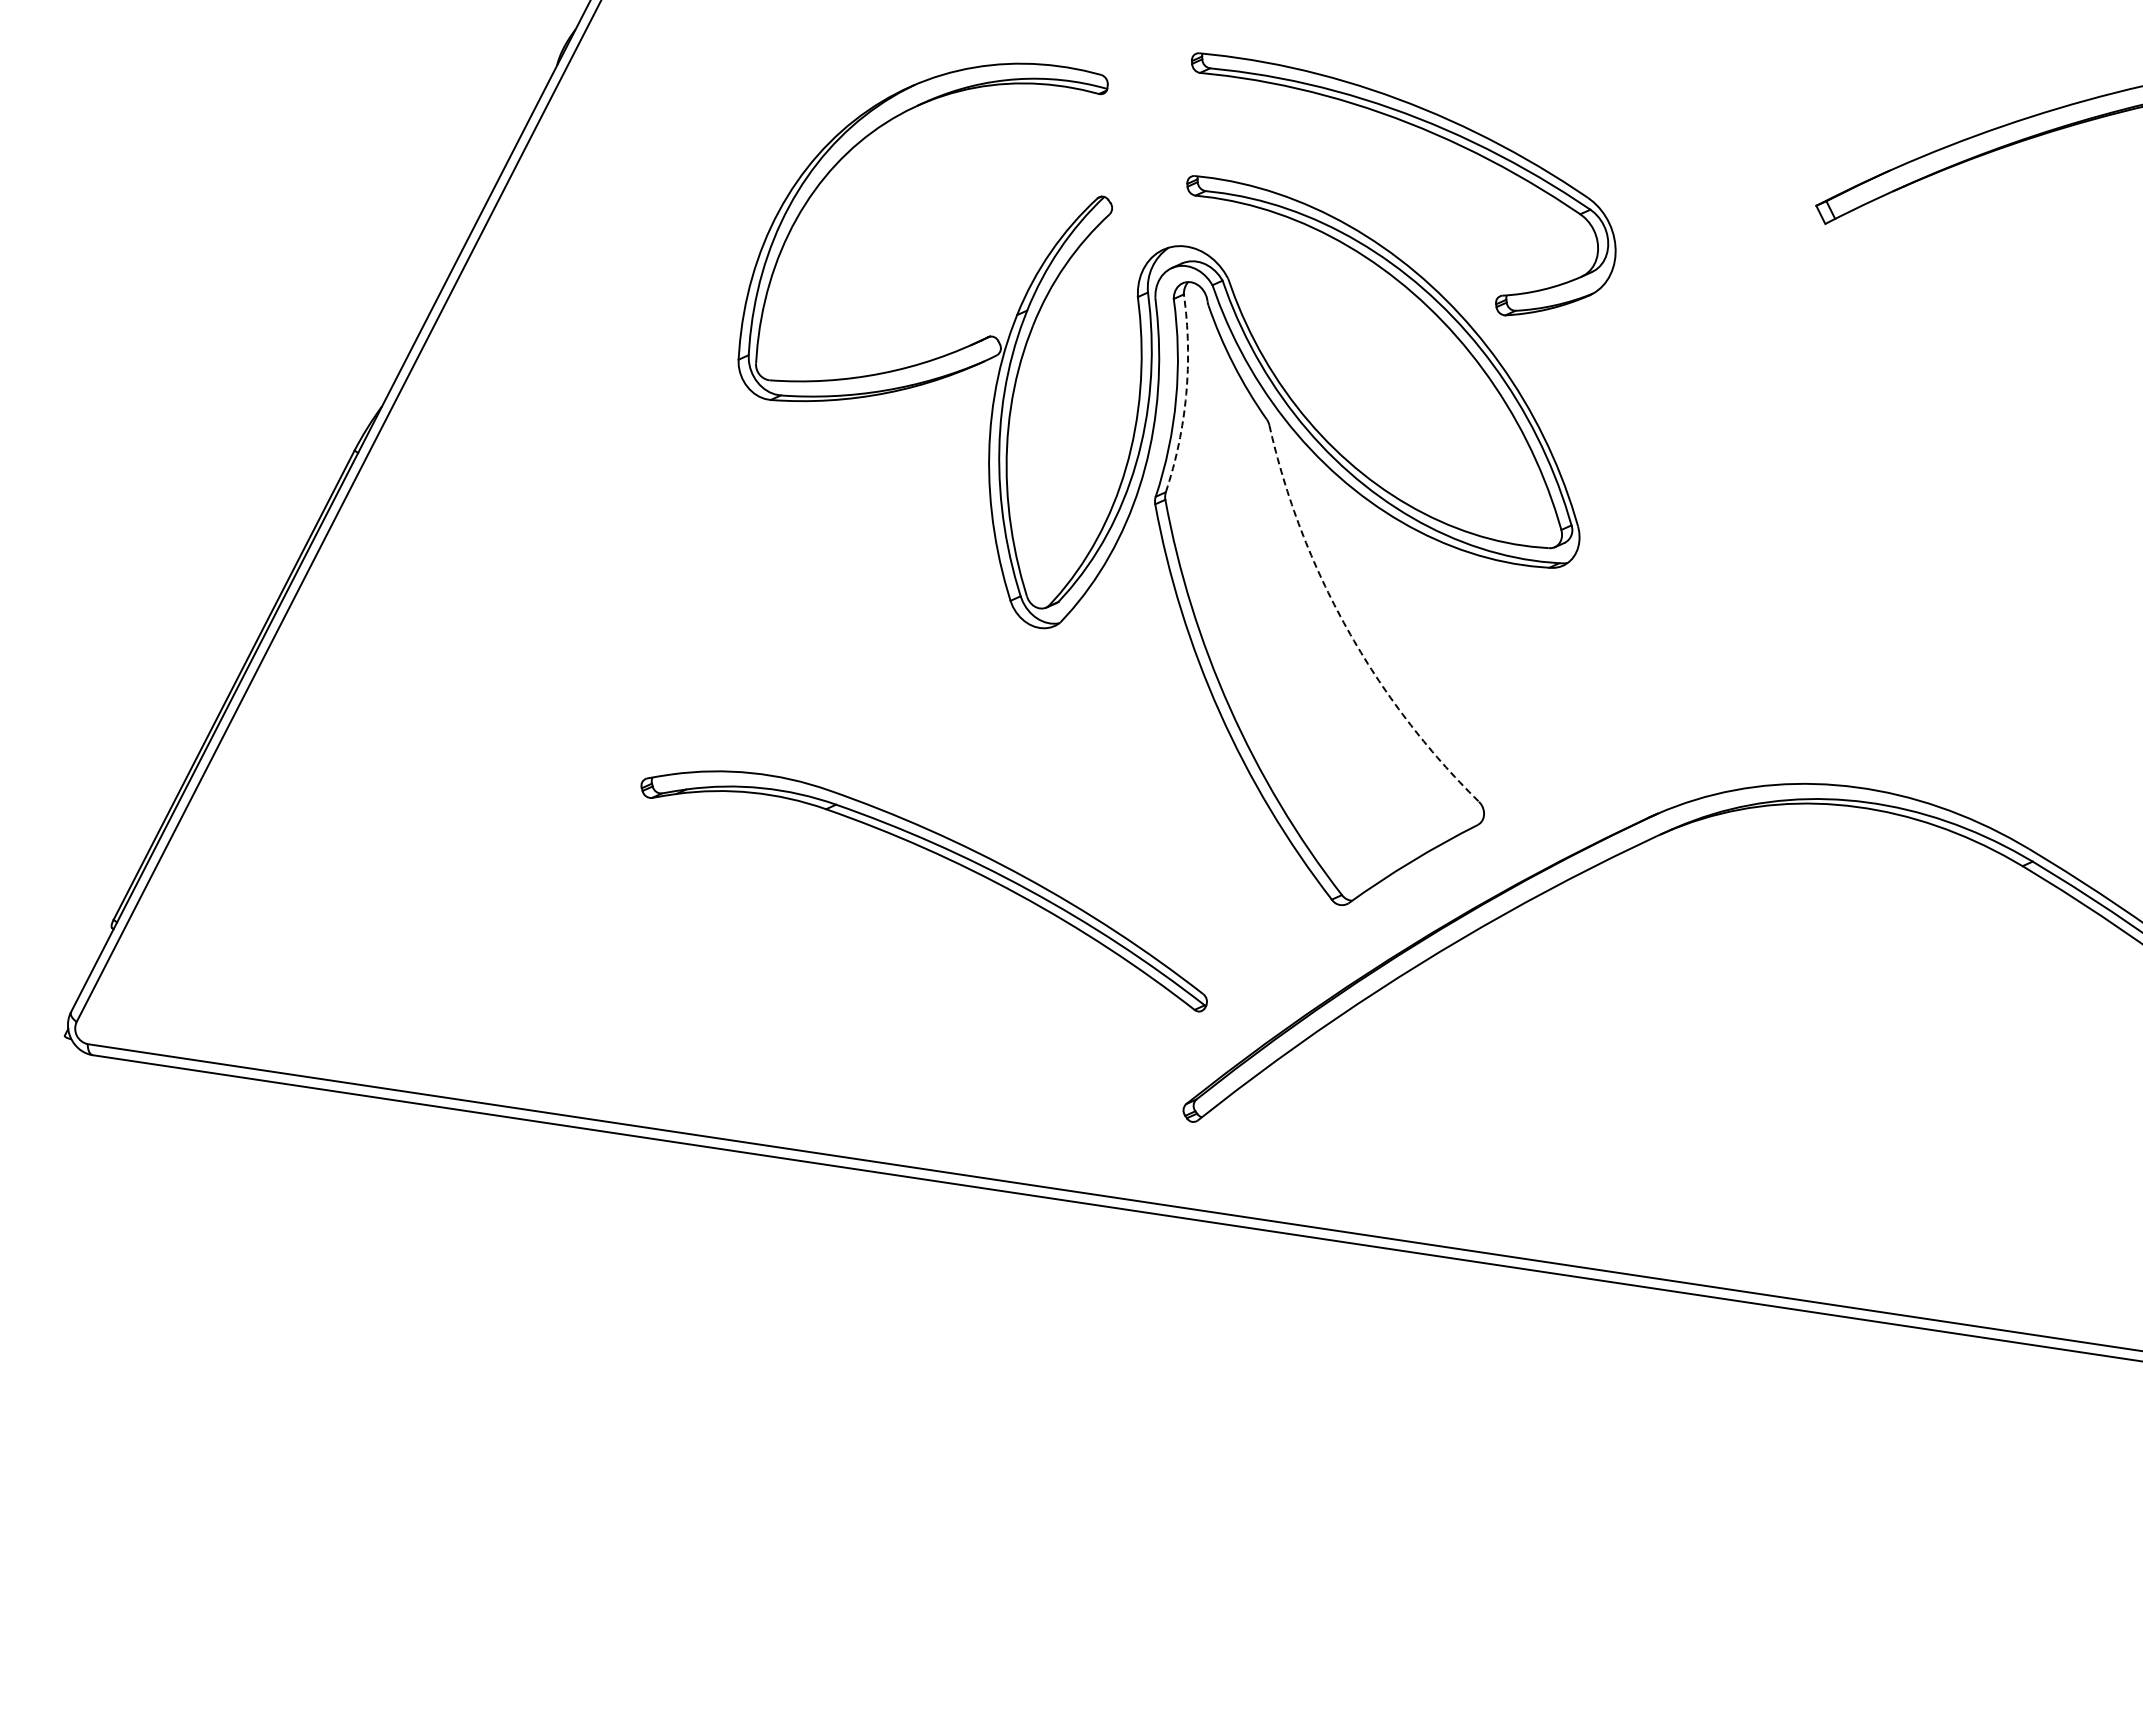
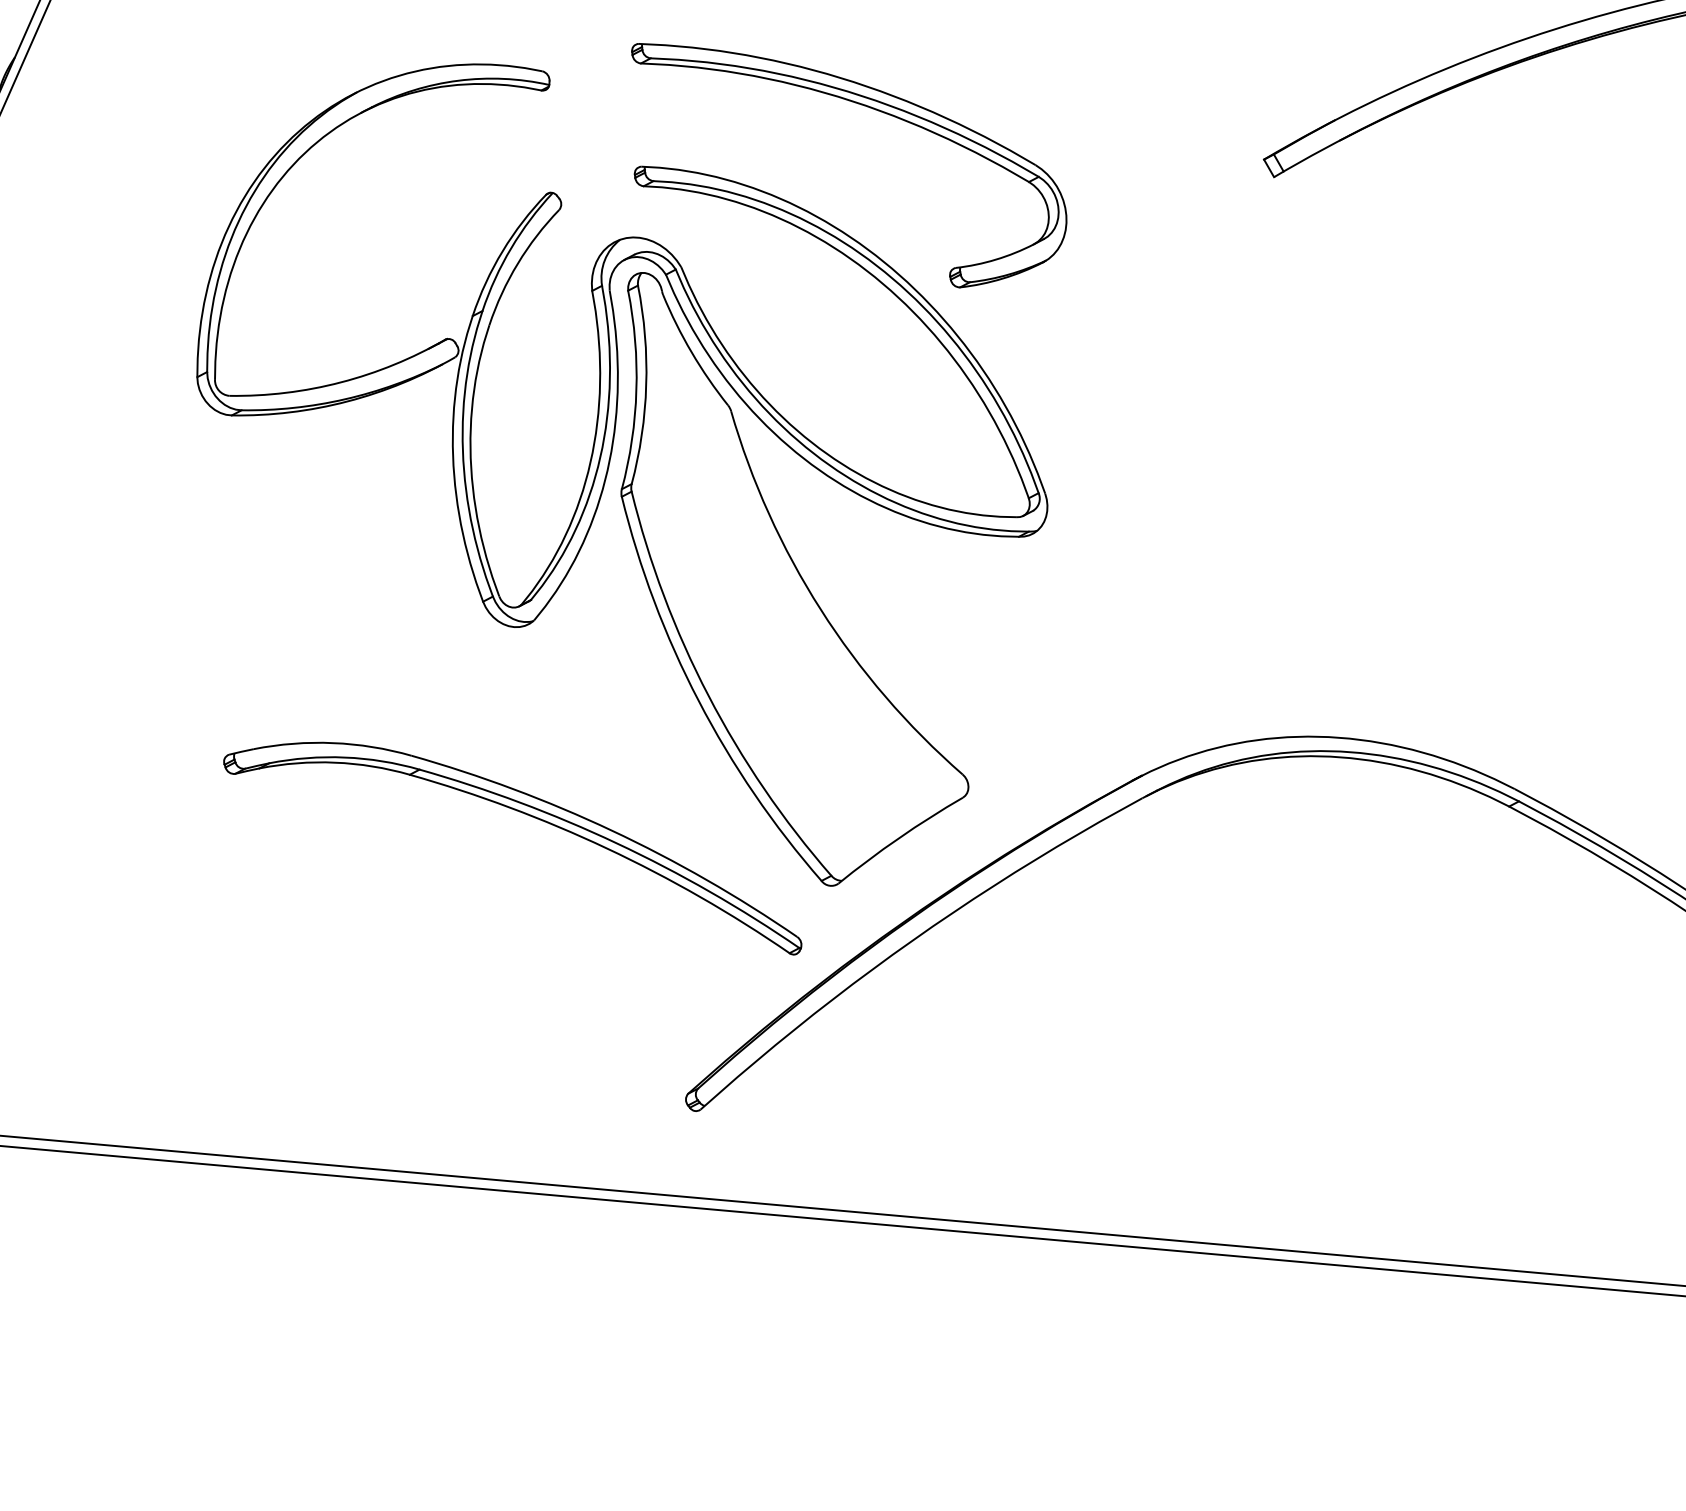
arc: (1186, 394) -> (646, 385), dashed -> solid
arc: (1347, 628) -> (821, 609), dashed -> solid
part: (935, 854) -> (521, 813), moved

